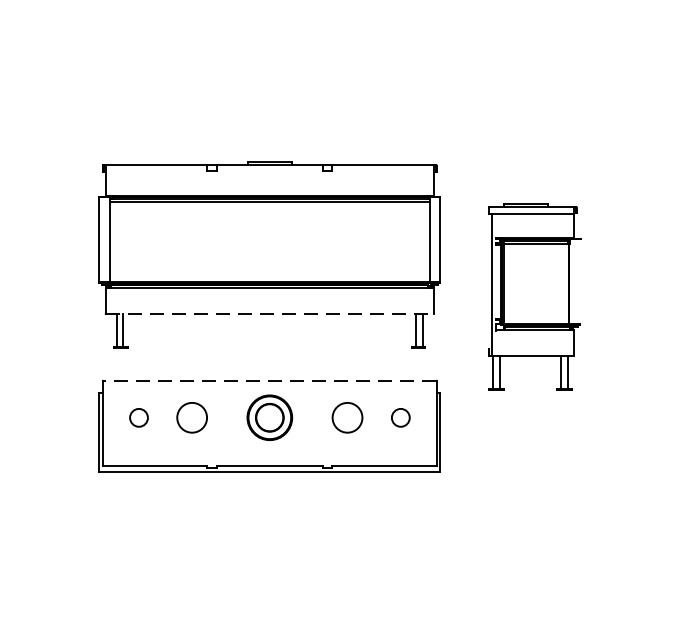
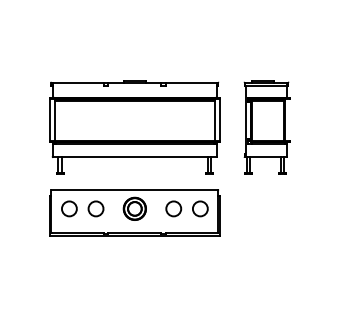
part: (532, 297) -> (266, 127), moved
line: (271, 313) -> (135, 156), dashed -> solid
line: (269, 380) -> (134, 190), dashed -> solid
circle: (139, 416) -> (69, 208), size x1.67
circle: (400, 416) -> (200, 208), size x1.67

